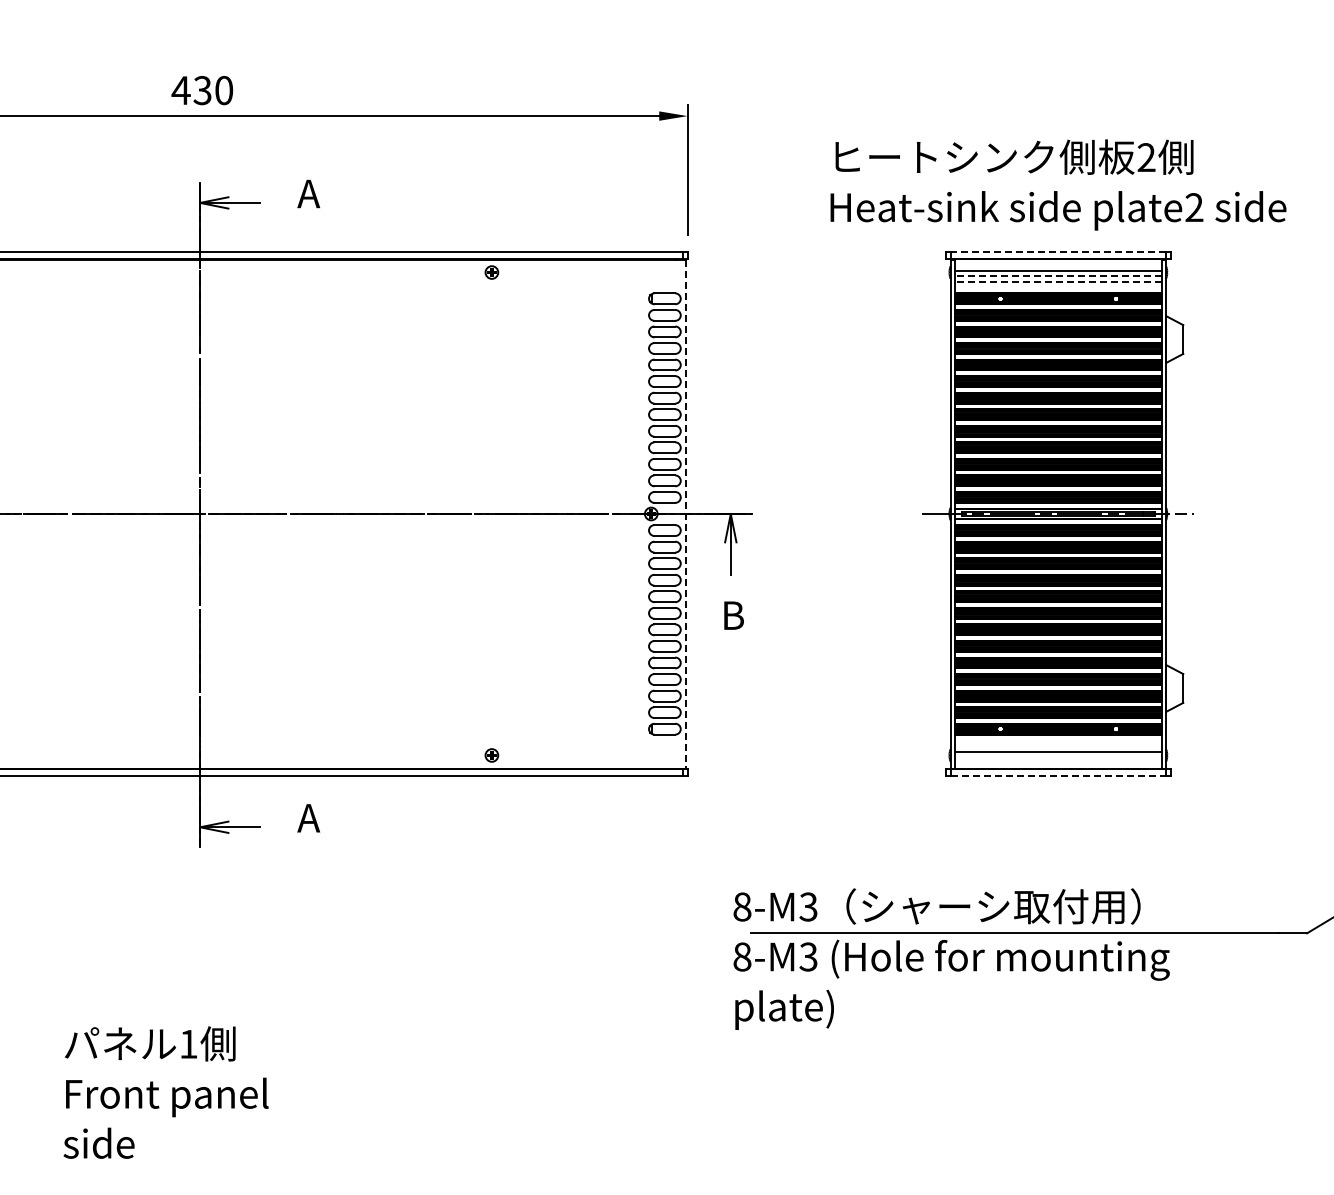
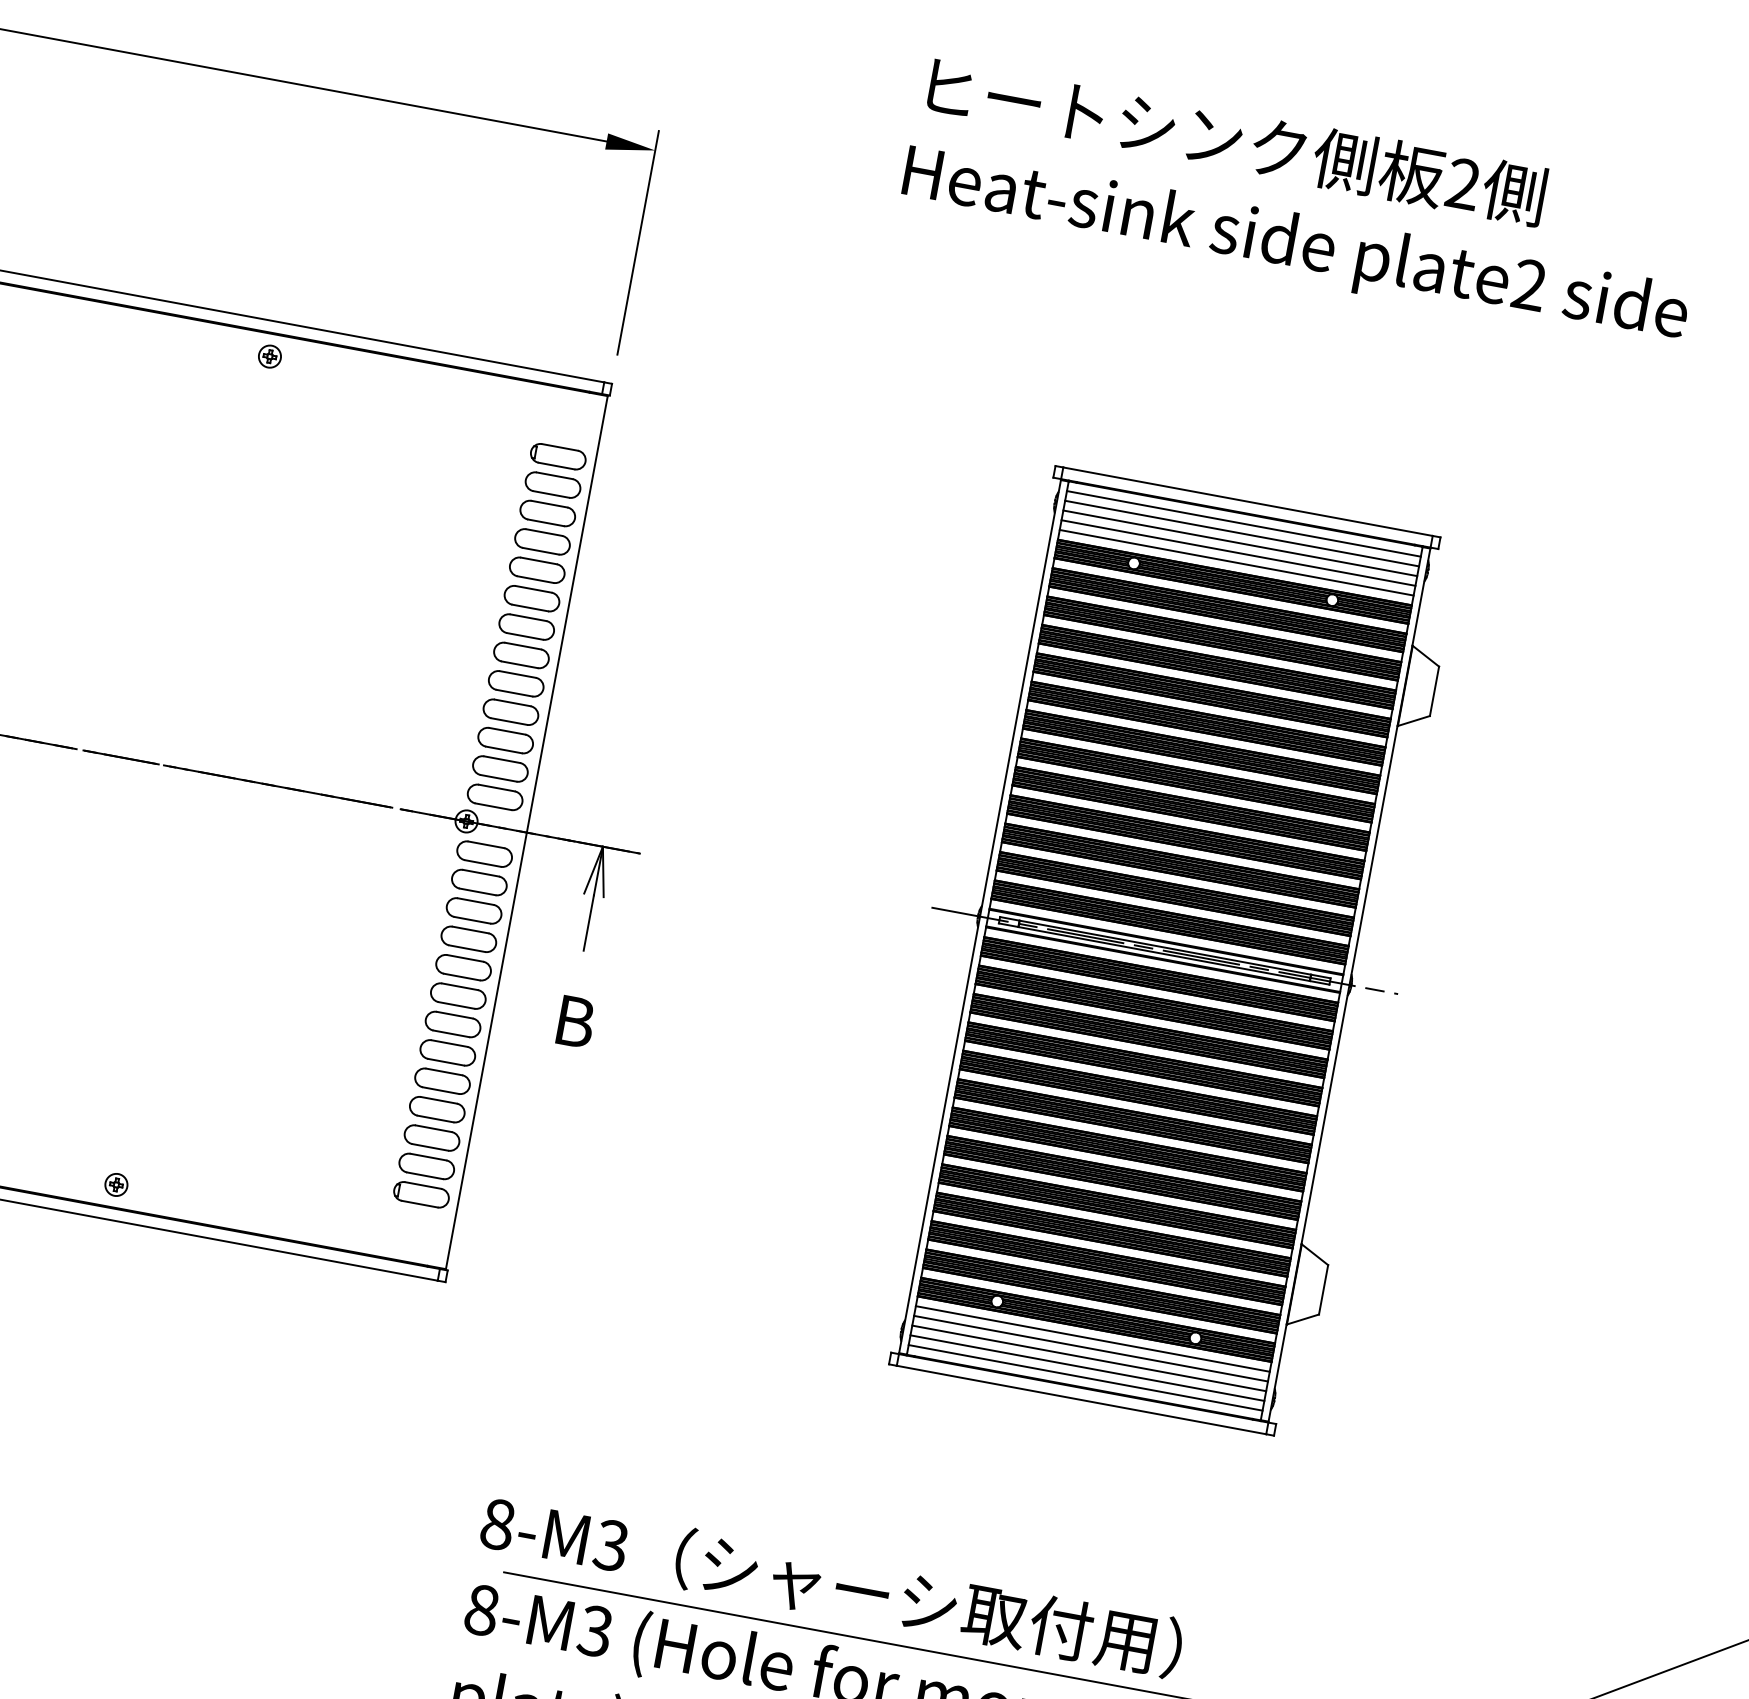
text: (1058, 184) -> (1303, 202), moved
line: (1058, 252) -> (1248, 502), dashed -> solid
line: (1058, 265) -> (1244, 524), added
line: (1057, 276) -> (1238, 543), dashed -> solid
line: (1057, 282) -> (1236, 553), dashed -> solid
line: (1058, 287) -> (1237, 562), added
line: (686, 514) -> (526, 833), dashed -> solid
line: (1058, 740) -> (1093, 1339), added
line: (1058, 745) -> (1091, 1347), added
line: (1058, 757) -> (1087, 1368), added
line: (1058, 762) -> (1086, 1377), added
line: (1058, 775) -> (1081, 1399), dashed -> solid

